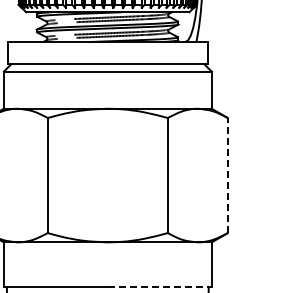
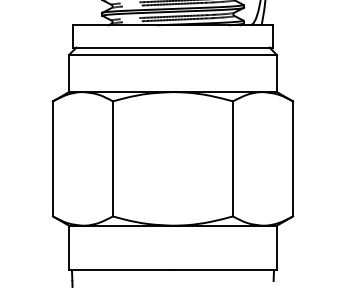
line: (228, 175) -> (293, 158), dashed -> solid
line: (159, 287) -> (224, 270), dashed -> solid

